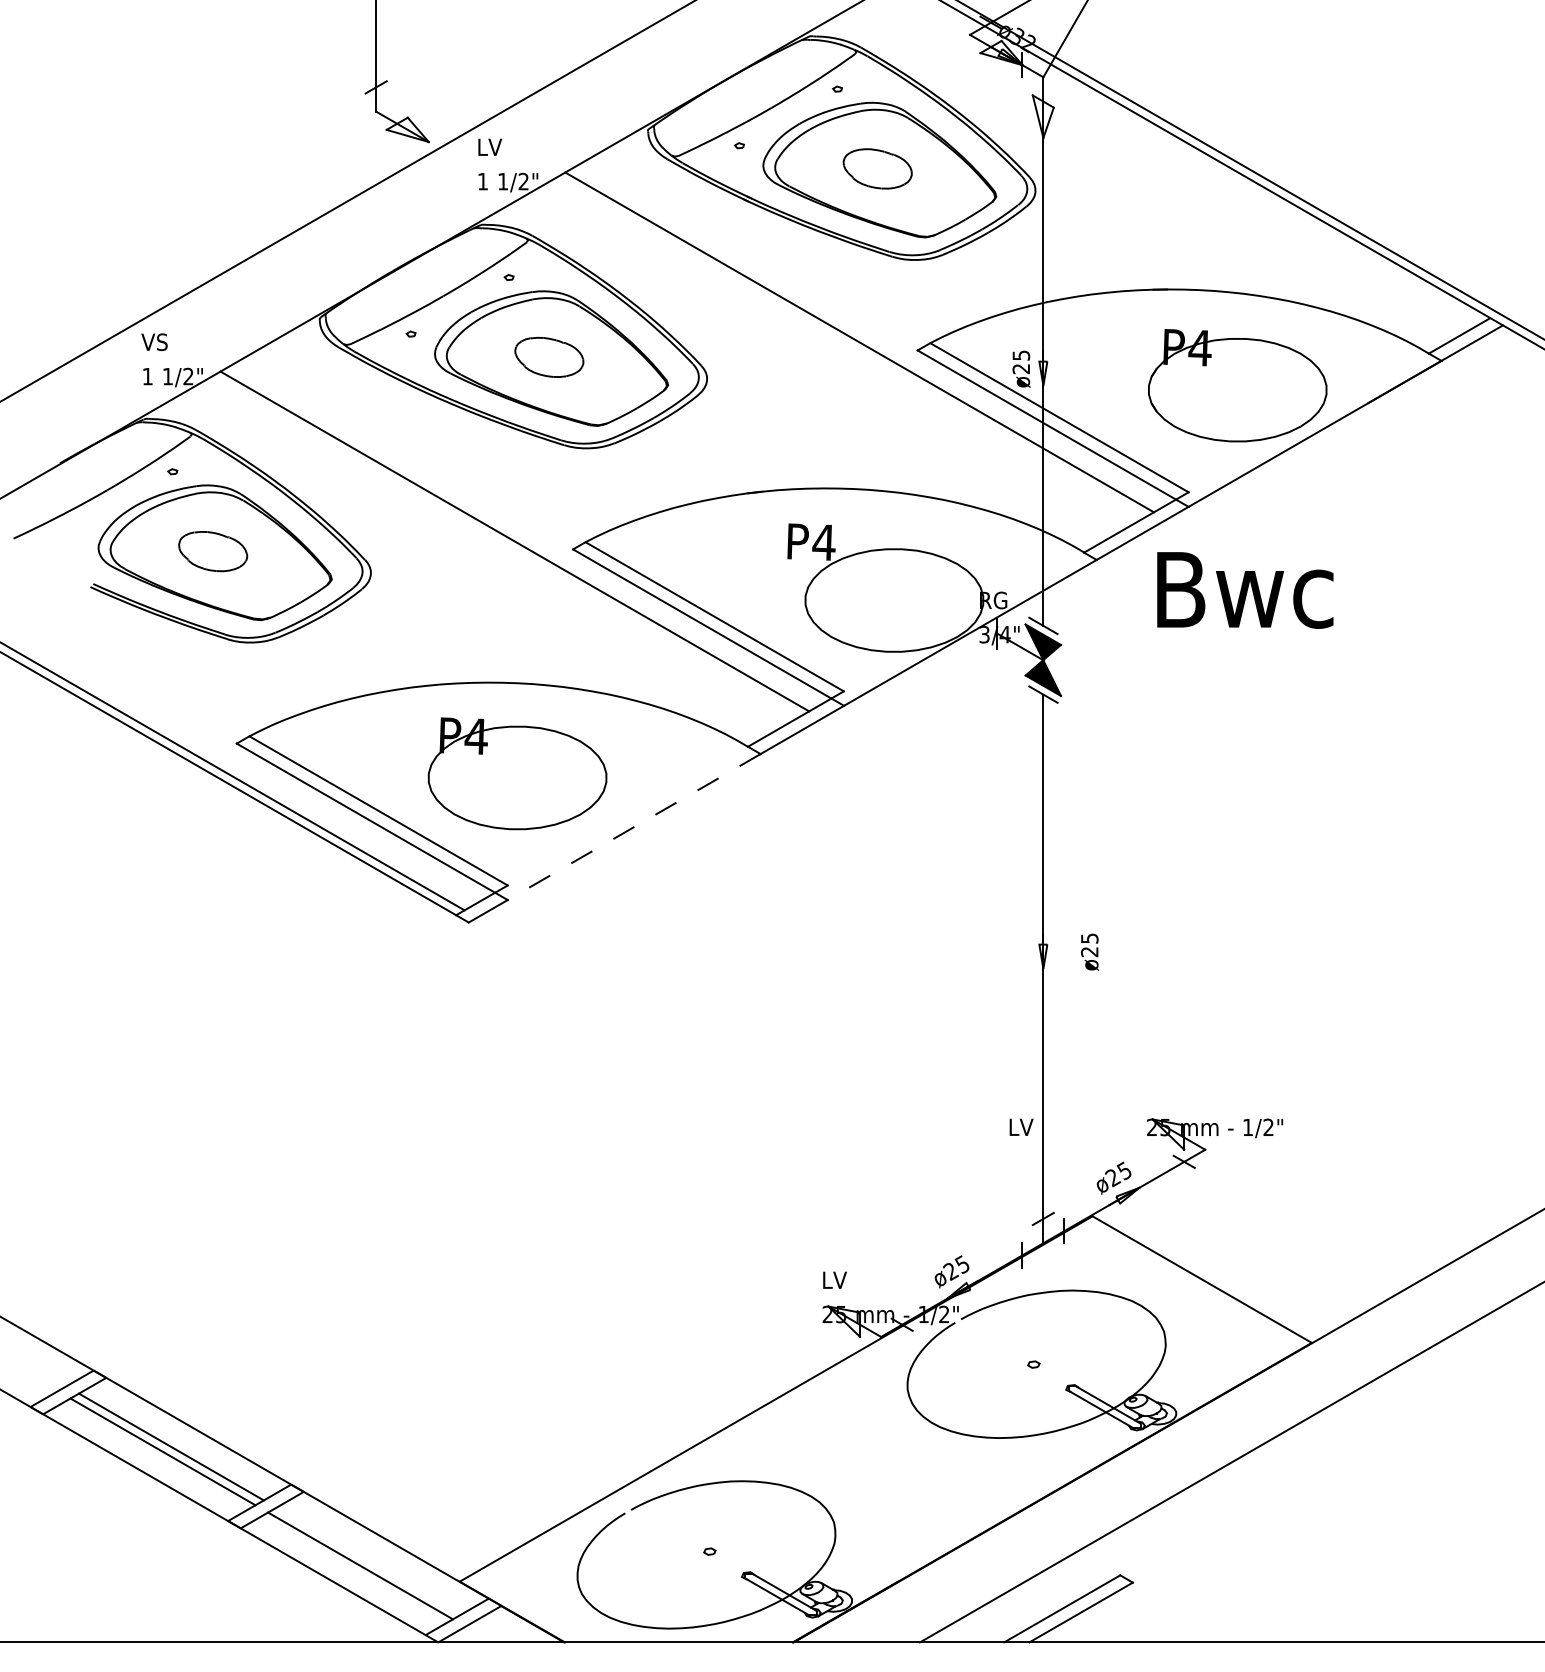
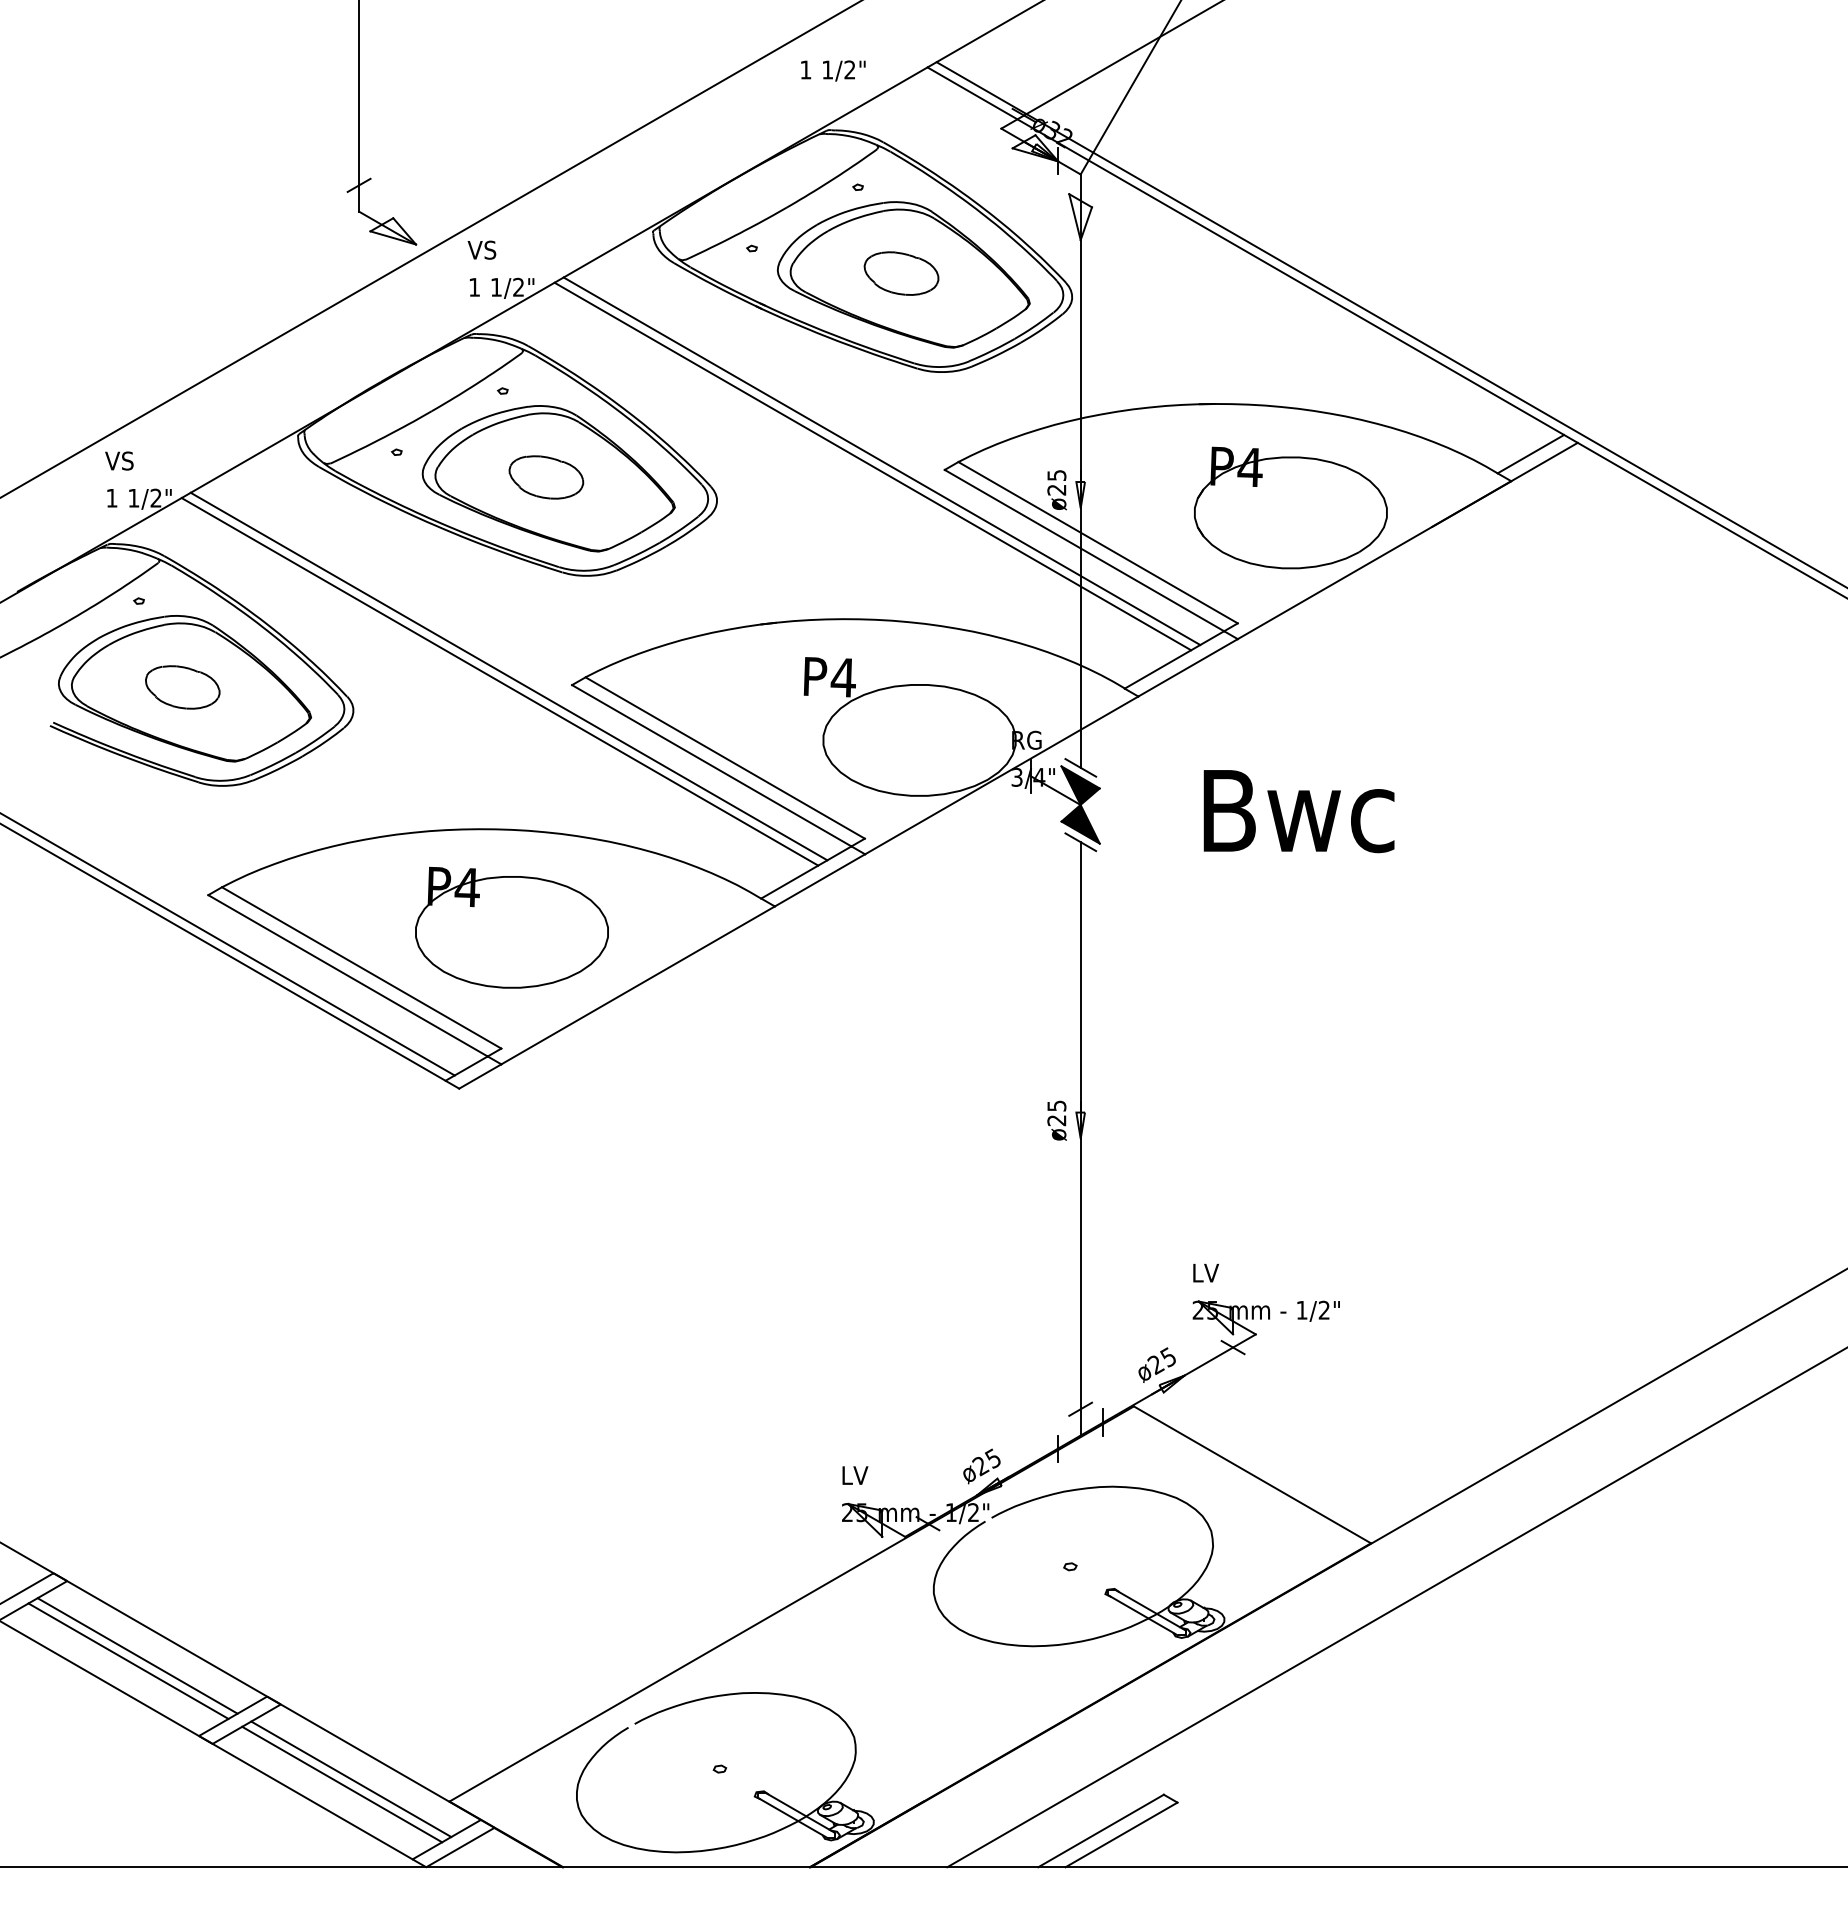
text: (489, 146) -> (481, 249), LV -> VS
line: (850, 347) -> (872, 466), added
line: (506, 546) -> (499, 681), added
text: (1244, 590) -> (1298, 811), moved
line: (634, 827) -> (638, 985), dashed -> solid
text: (1089, 951) -> (1056, 1120), moved
text: (1021, 1127) -> (1205, 1273), moved
line: (369, 1561) -> (351, 1779), added

